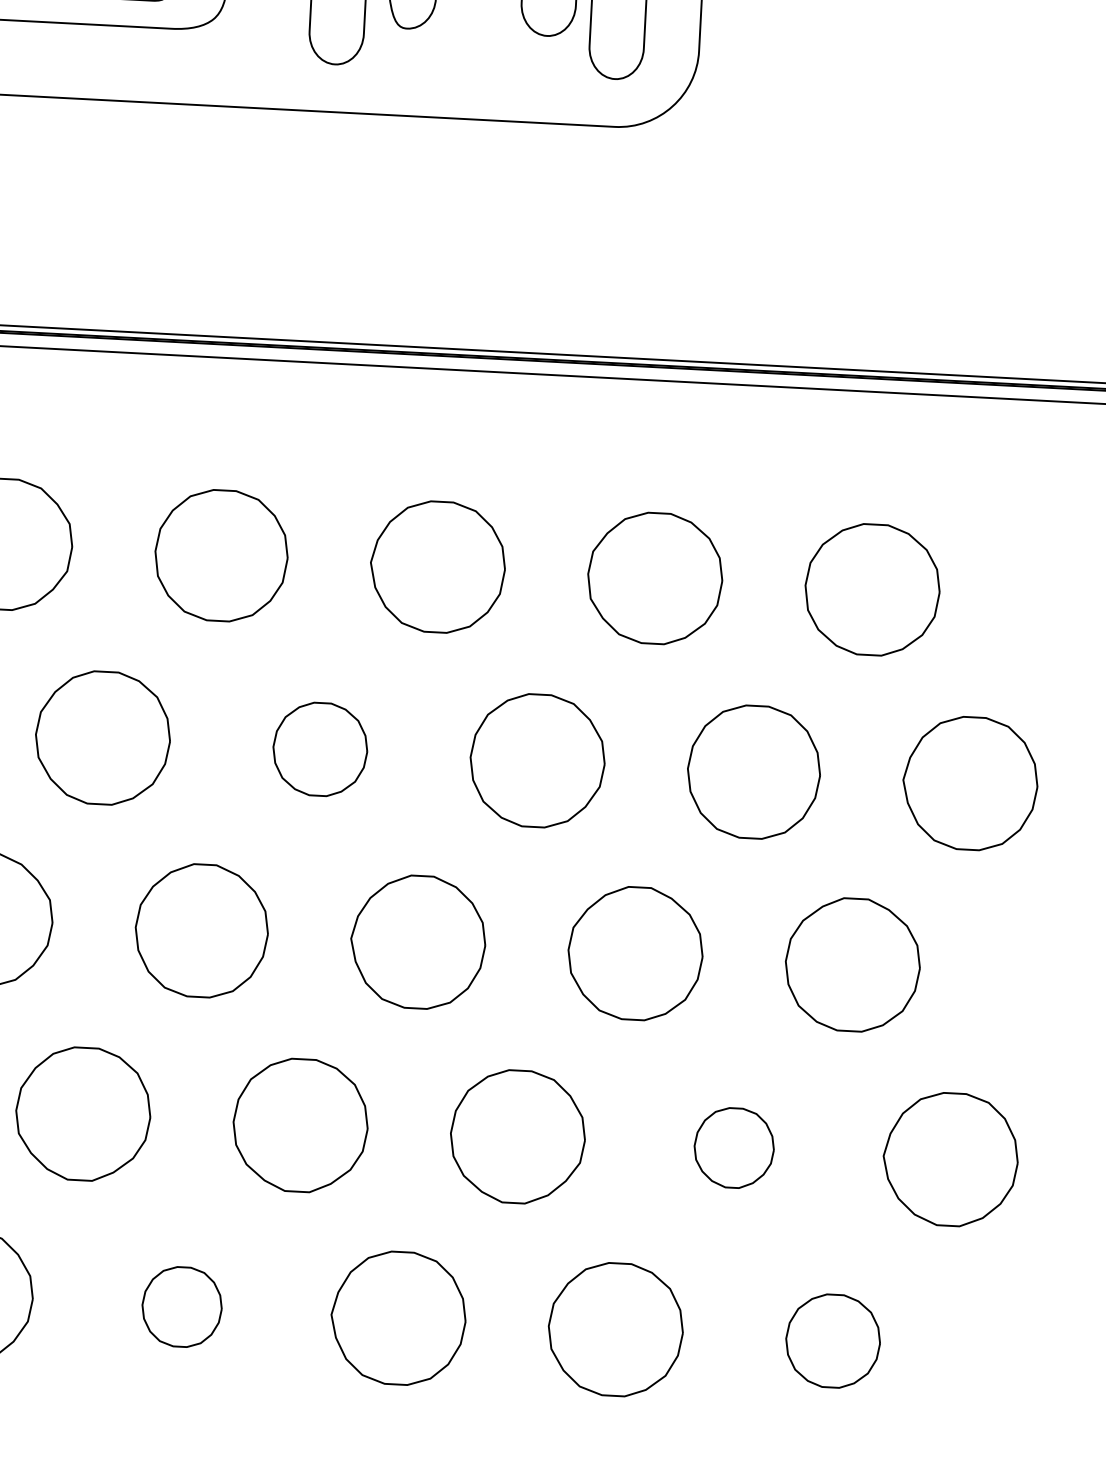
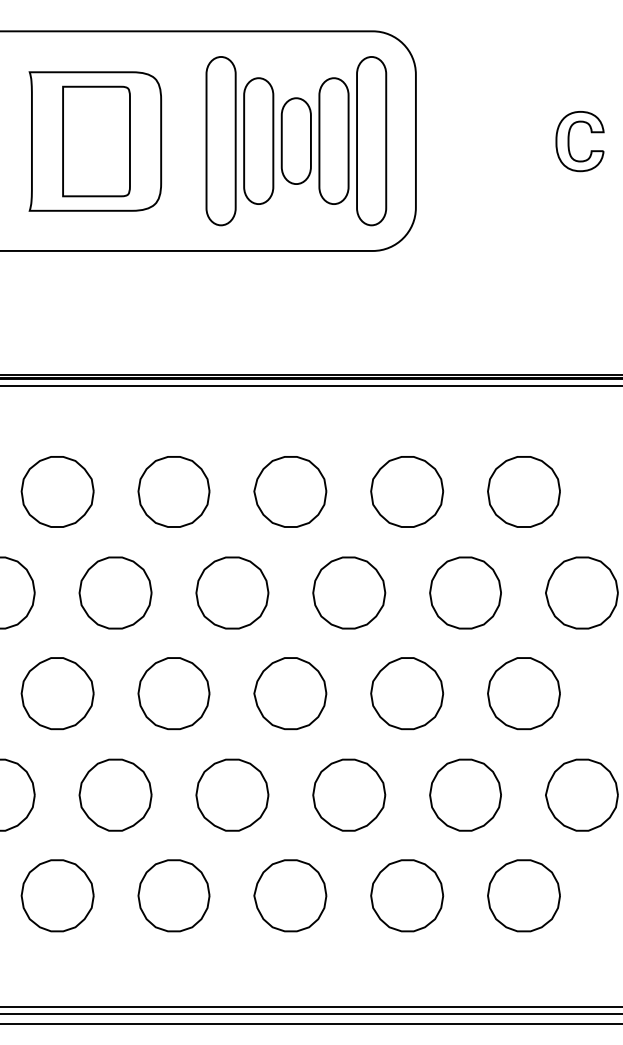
part: (320, 748) -> (232, 592), size x1.43
part: (734, 1146) -> (465, 794), size x1.67
part: (181, 1306) -> (173, 895), size x1.67
part: (832, 1340) -> (523, 895), size x1.43

